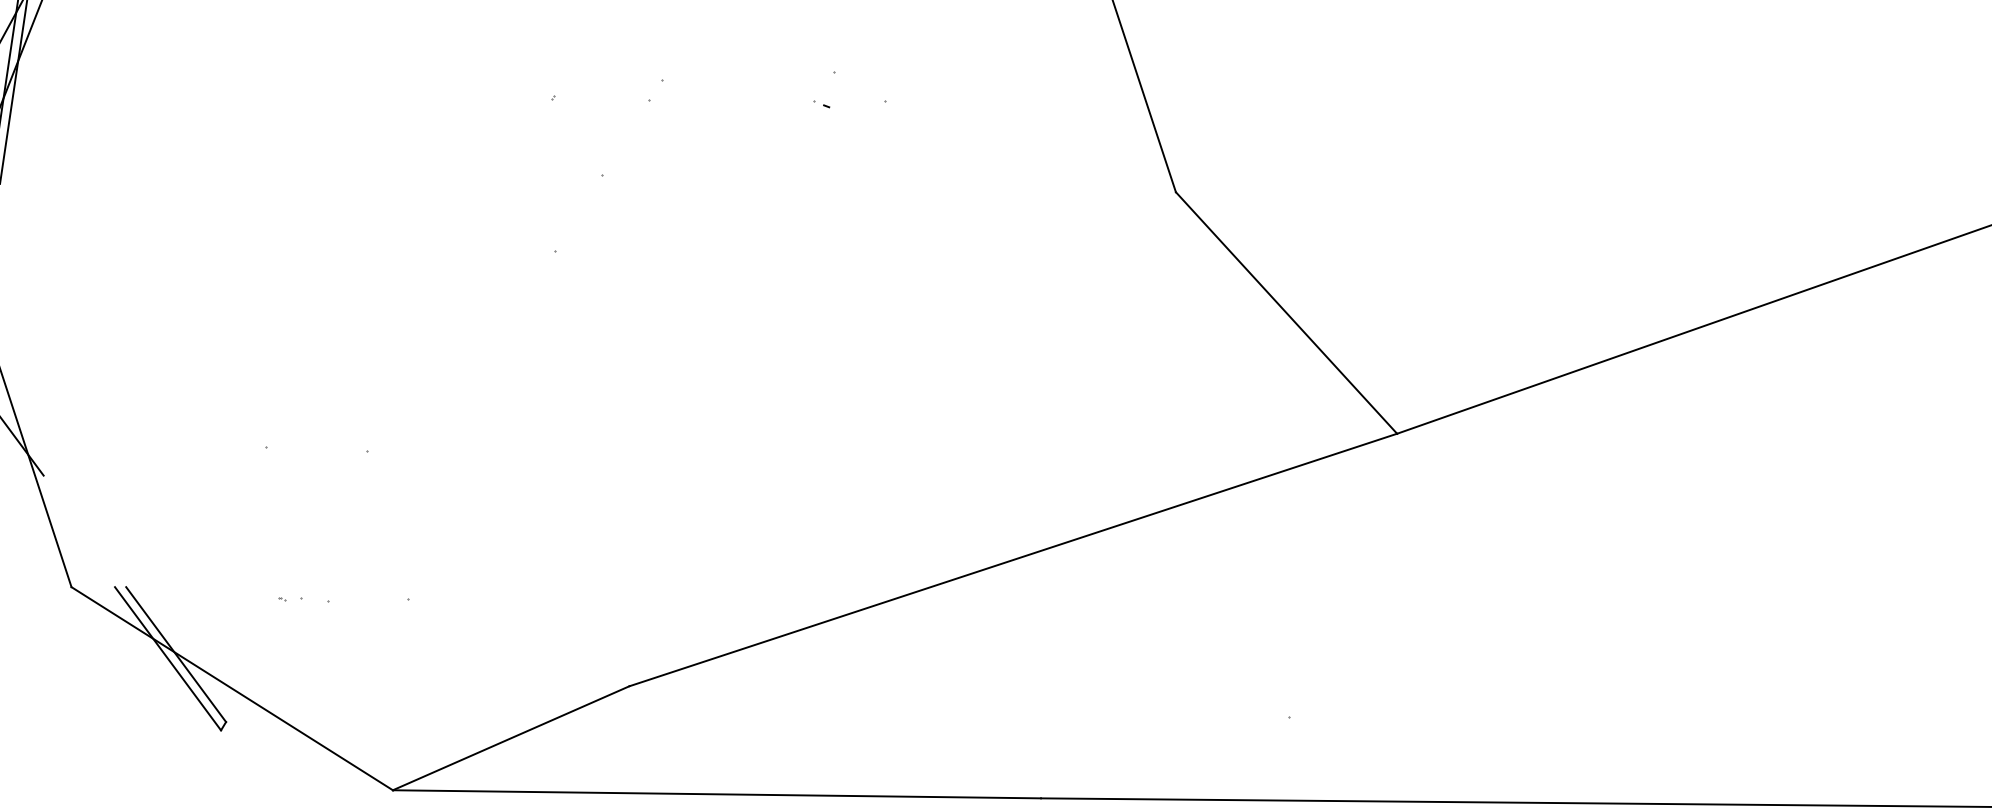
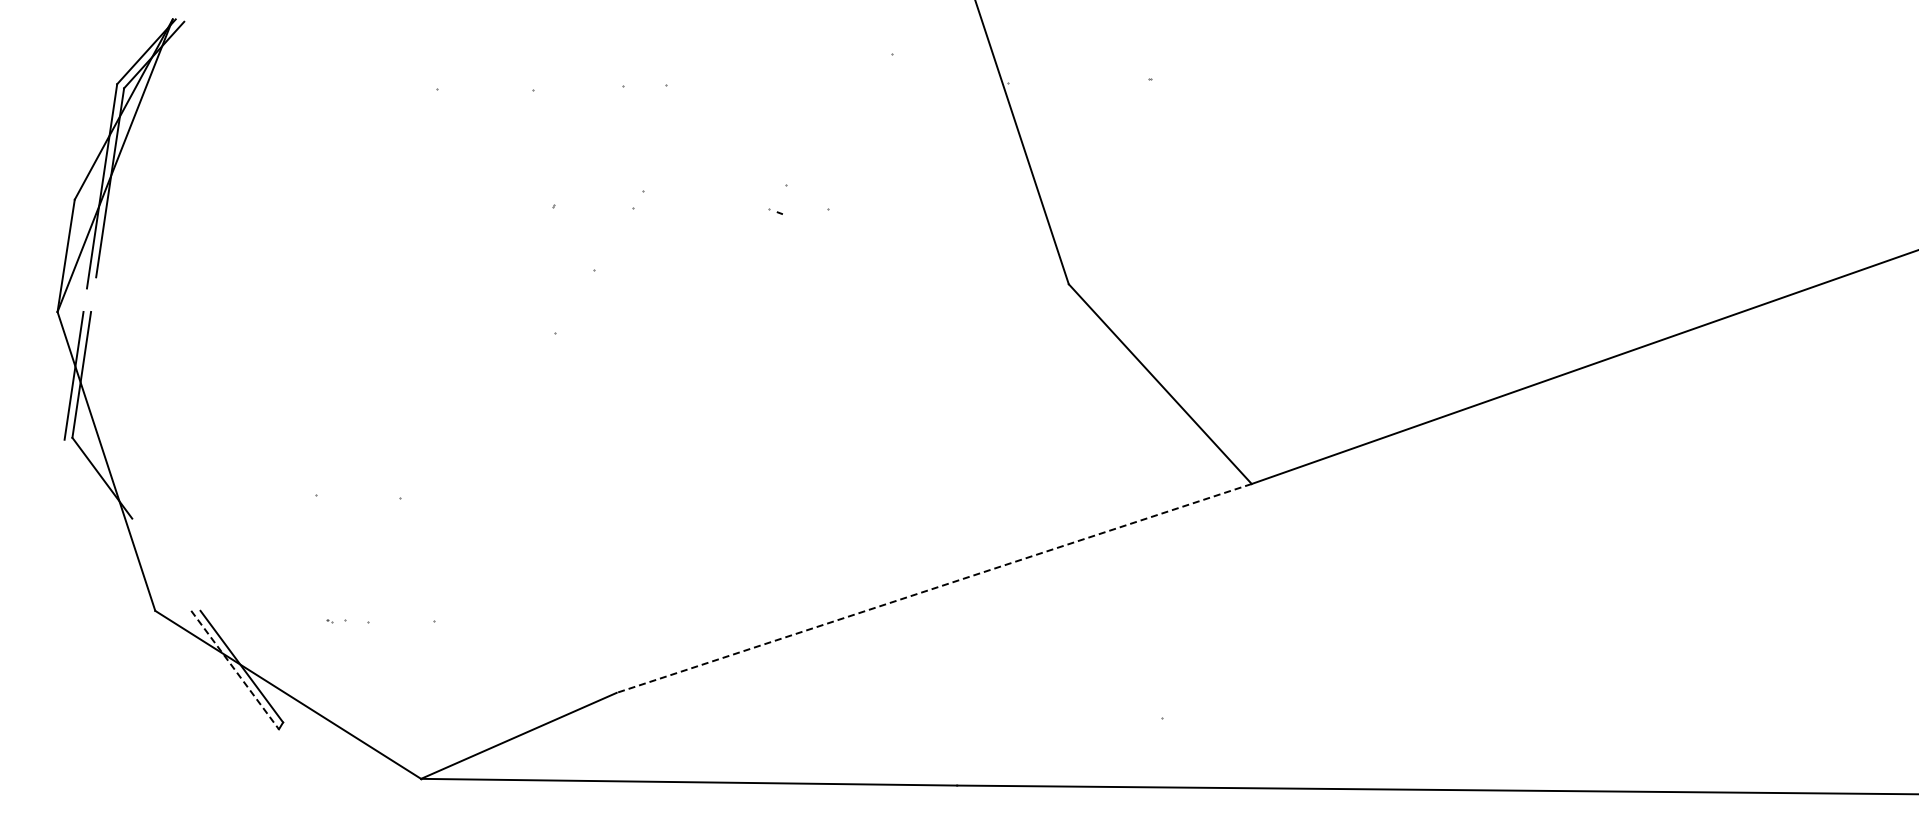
line: (1012, 560) -> (933, 588), solid -> dashed
line: (168, 659) -> (235, 670), solid -> dashed

